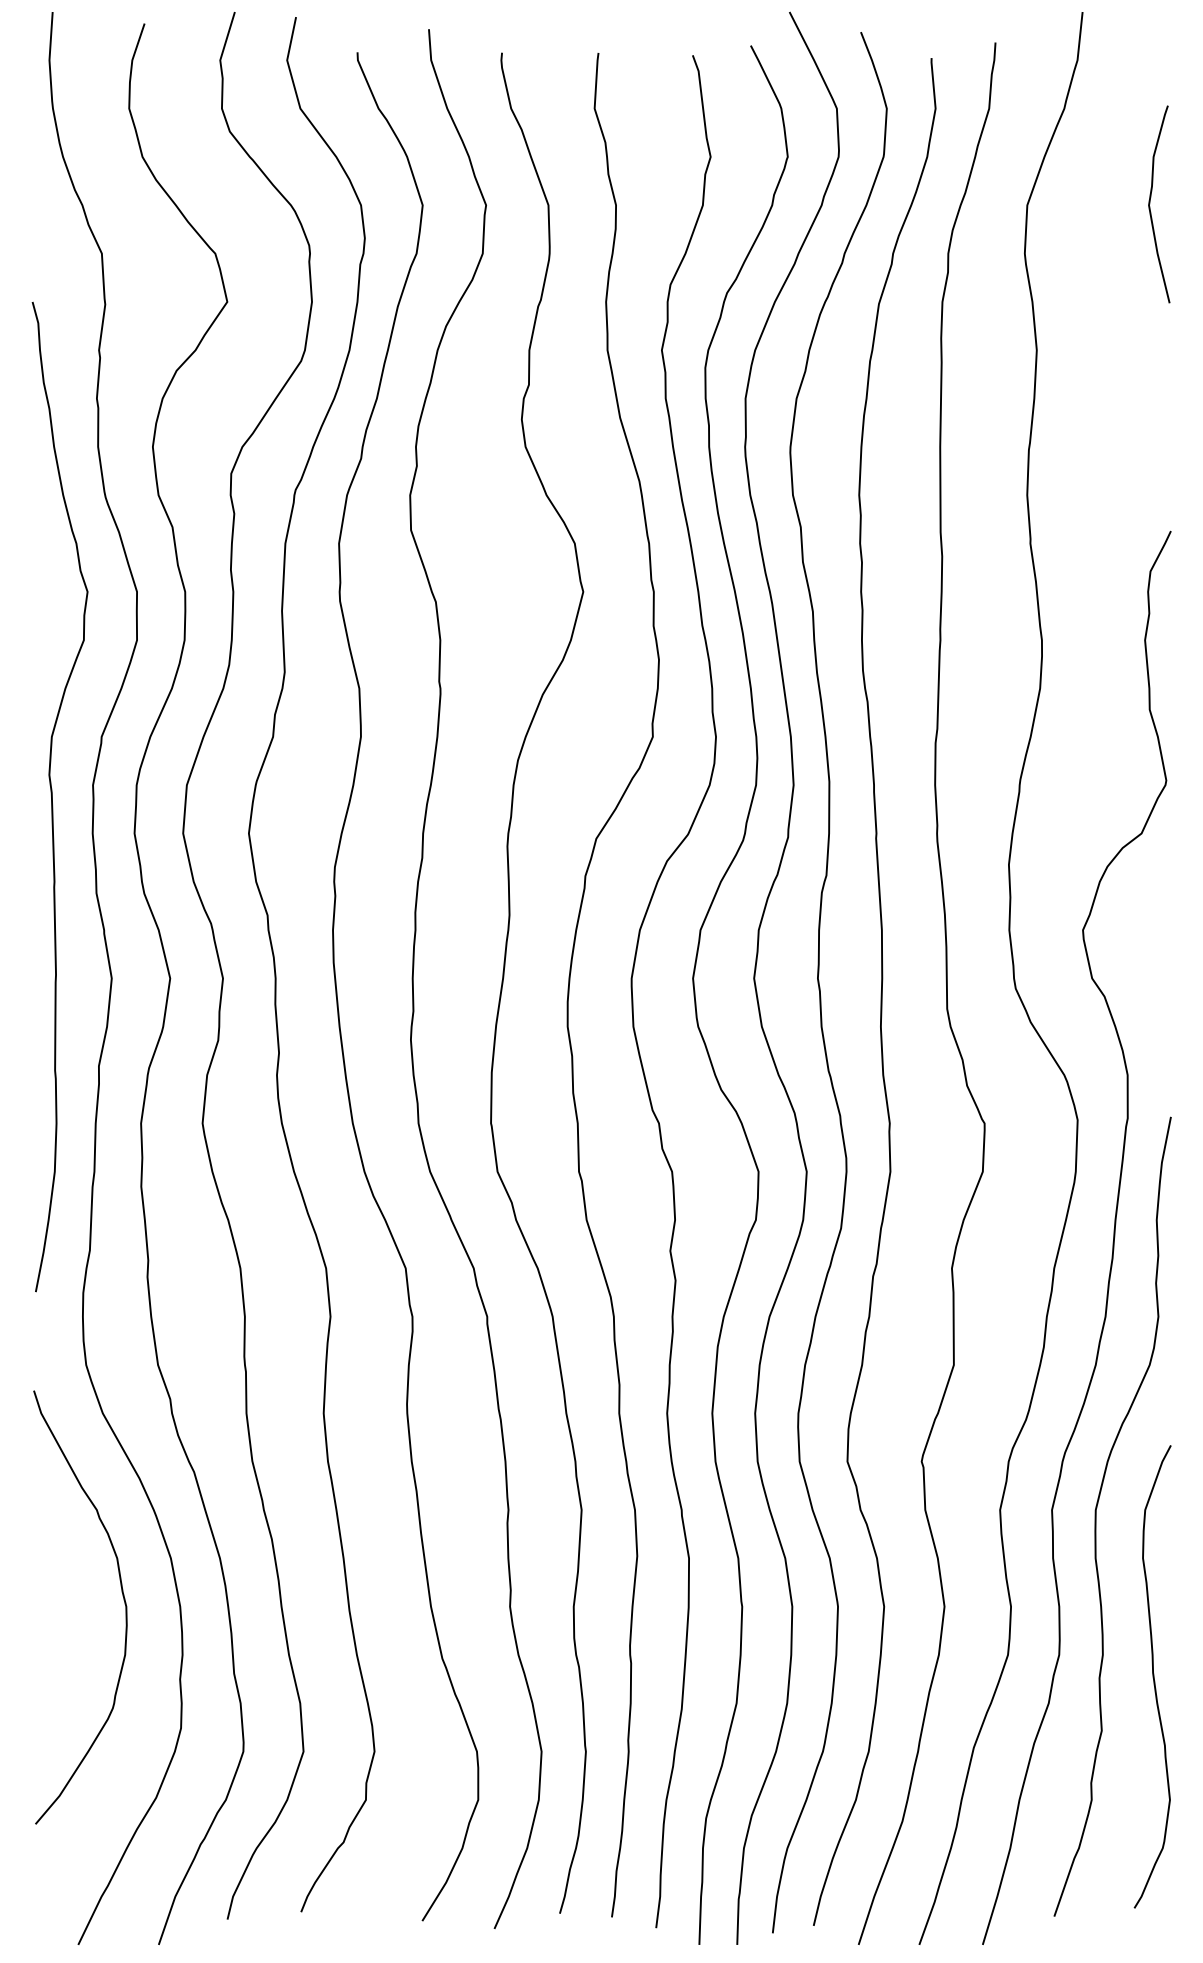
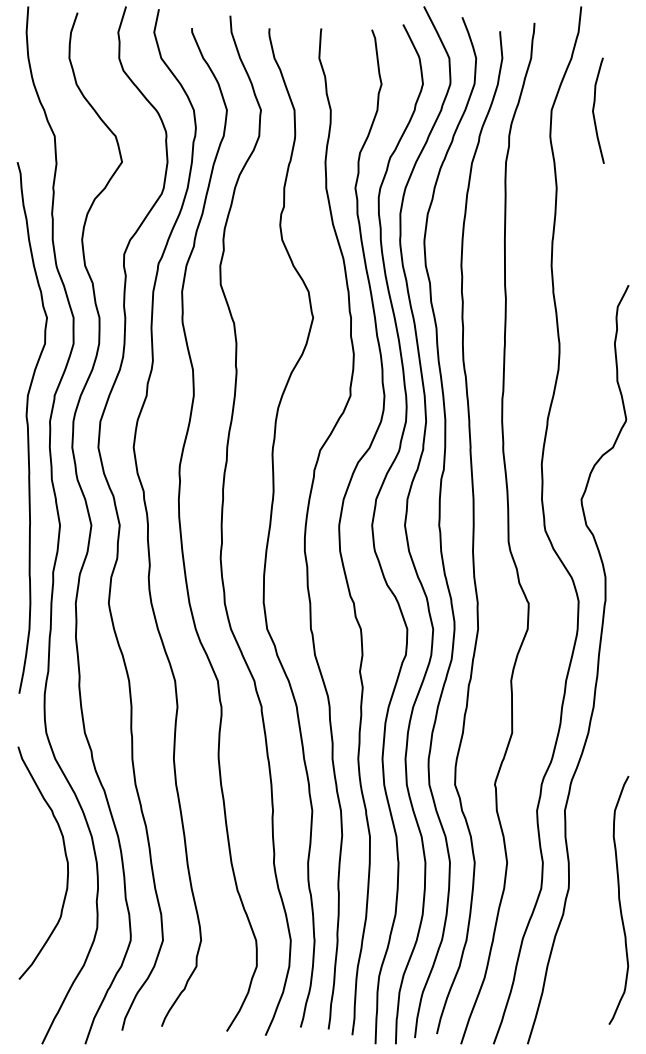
curve: (1151, 202) -> (594, 109), moved
curve: (1097, 1516) -> (589, 814), removed

